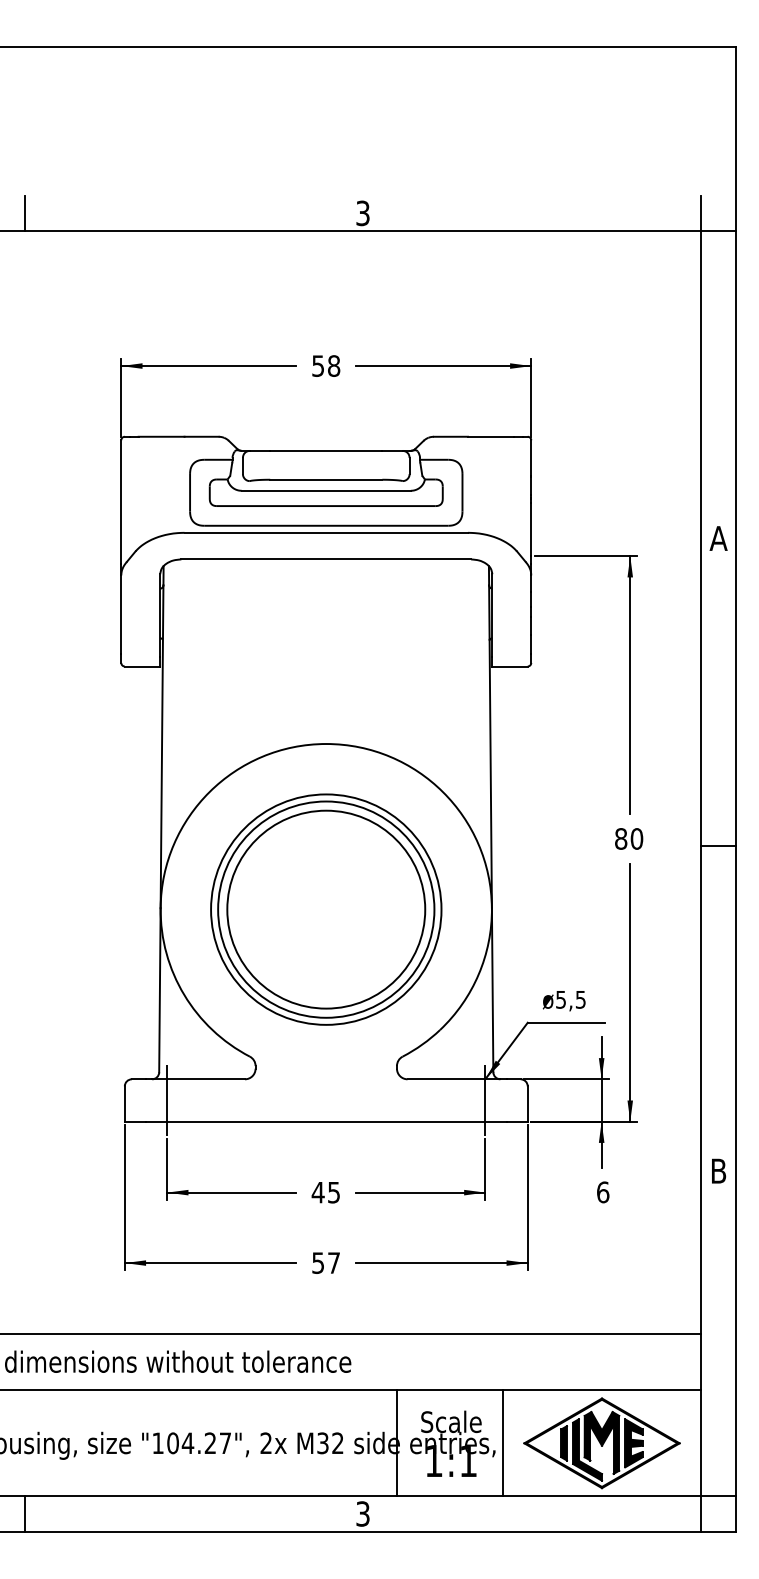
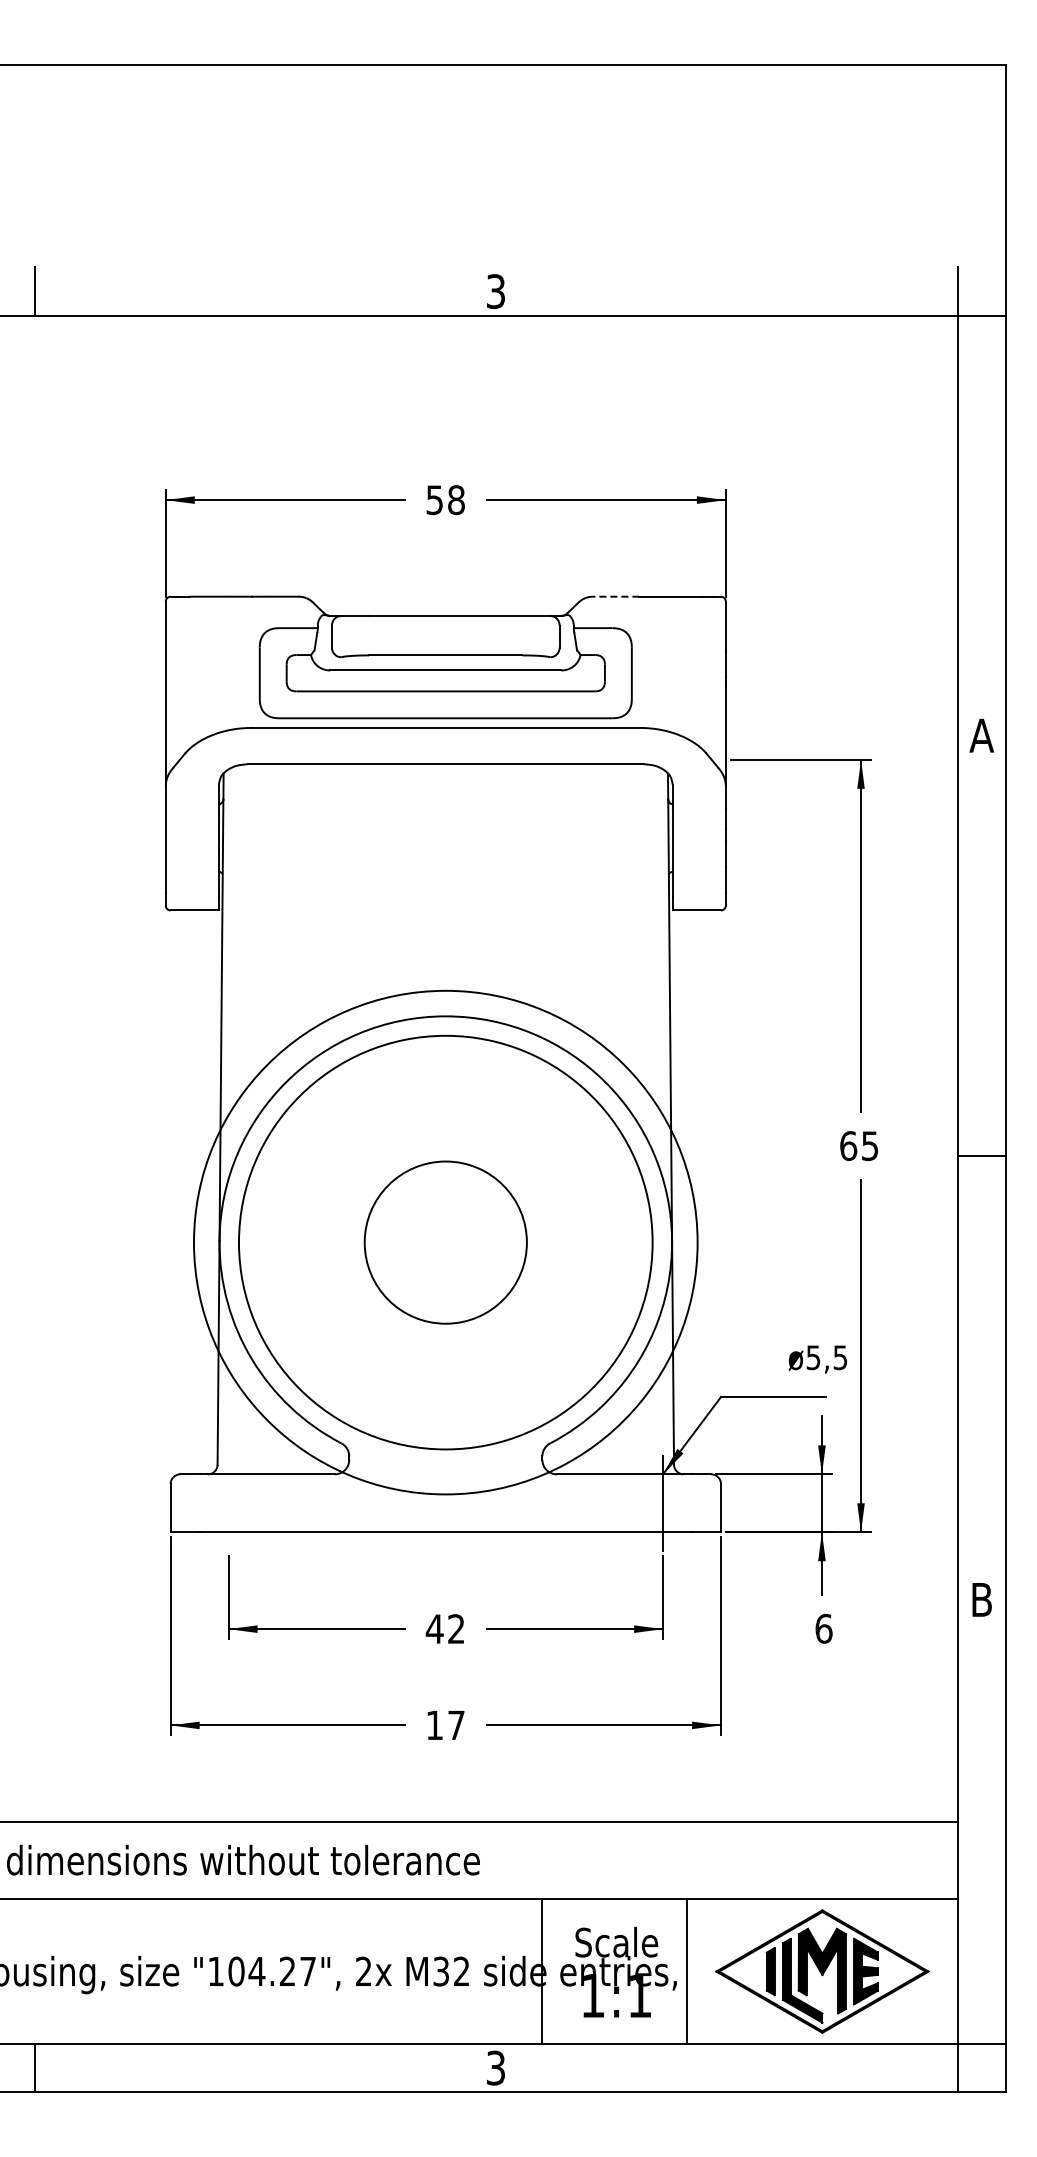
line: (450, 436) -> (615, 596), solid -> dashed
text: (629, 839) -> (859, 1146), 80 -> 65
circle: (326, 909) -> (445, 1242), size x0.6
circle: (326, 909) -> (445, 1242), size x1.4
circle: (326, 909) -> (445, 1242), size x1.6
text: (563, 1001) -> (817, 1359), moved
line: (167, 1100) -> (228, 1503), removed
text: (334, 1192) -> (456, 1629), 45 -> 42
text: (318, 1263) -> (434, 1725), 57 -> 17

